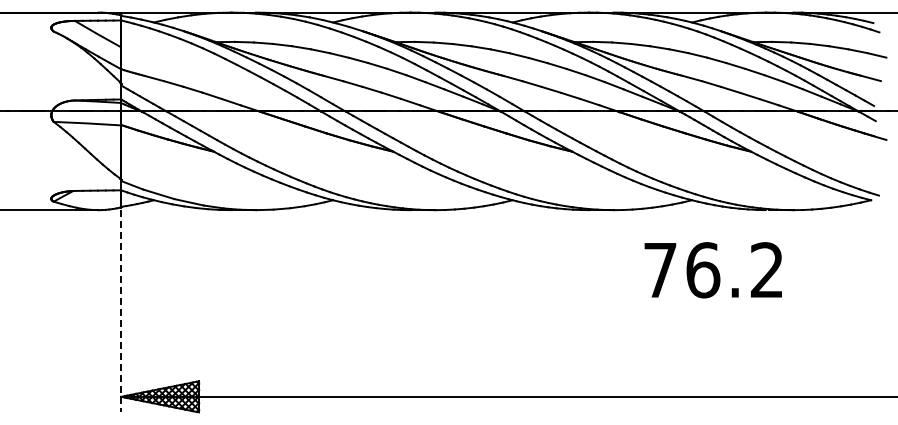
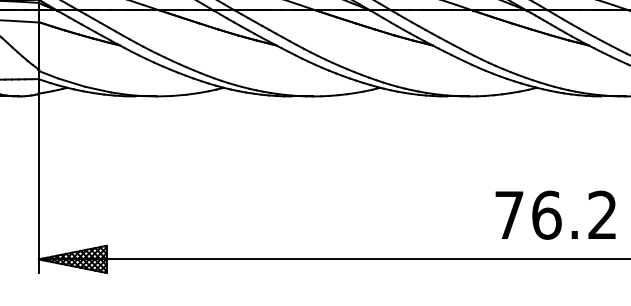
text: (712, 270) -> (554, 215), moved
line: (121, 311) -> (39, 184), dashed -> solid

